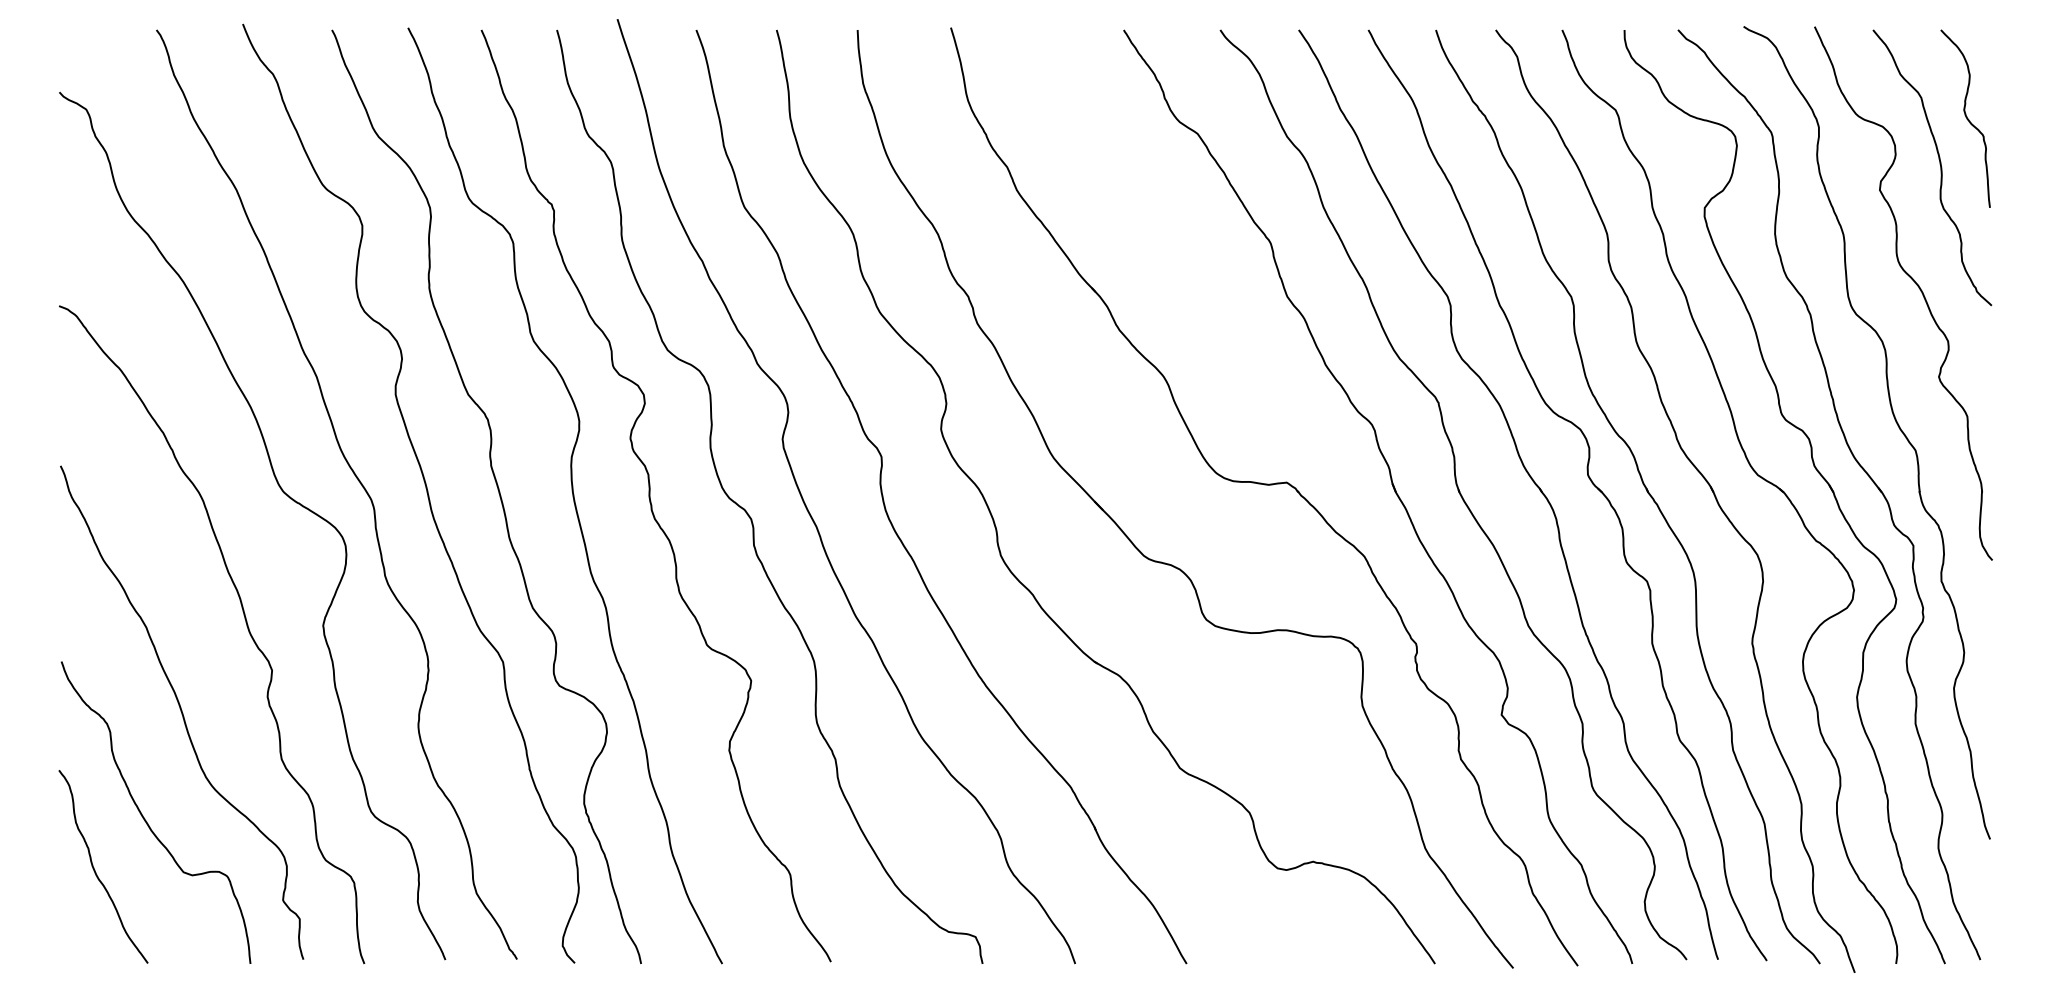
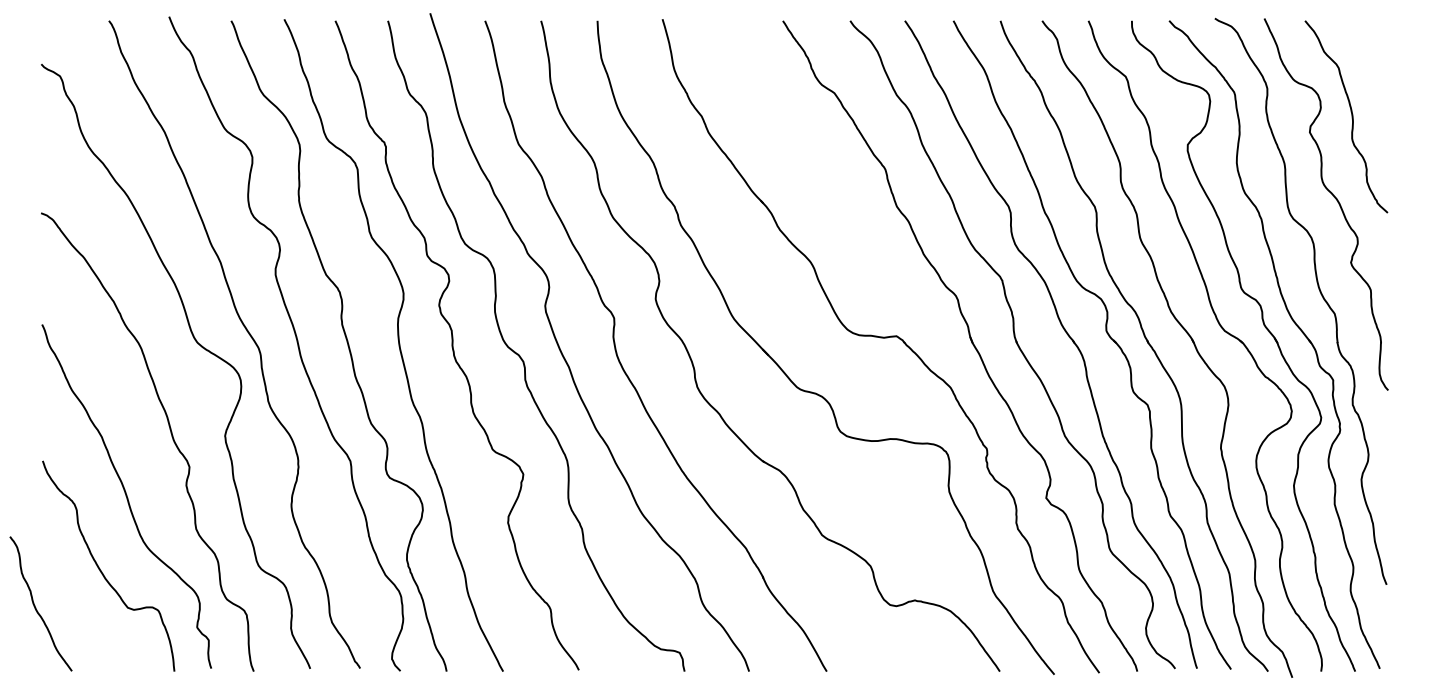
curve: (1965, 118) -> (1369, 82), removed
curve: (95, 869) -> (35, 605), moved

